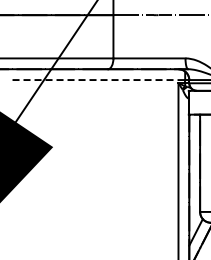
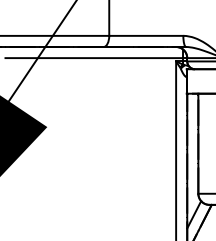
line: (99, 80) -> (94, 58), dashed -> solid

